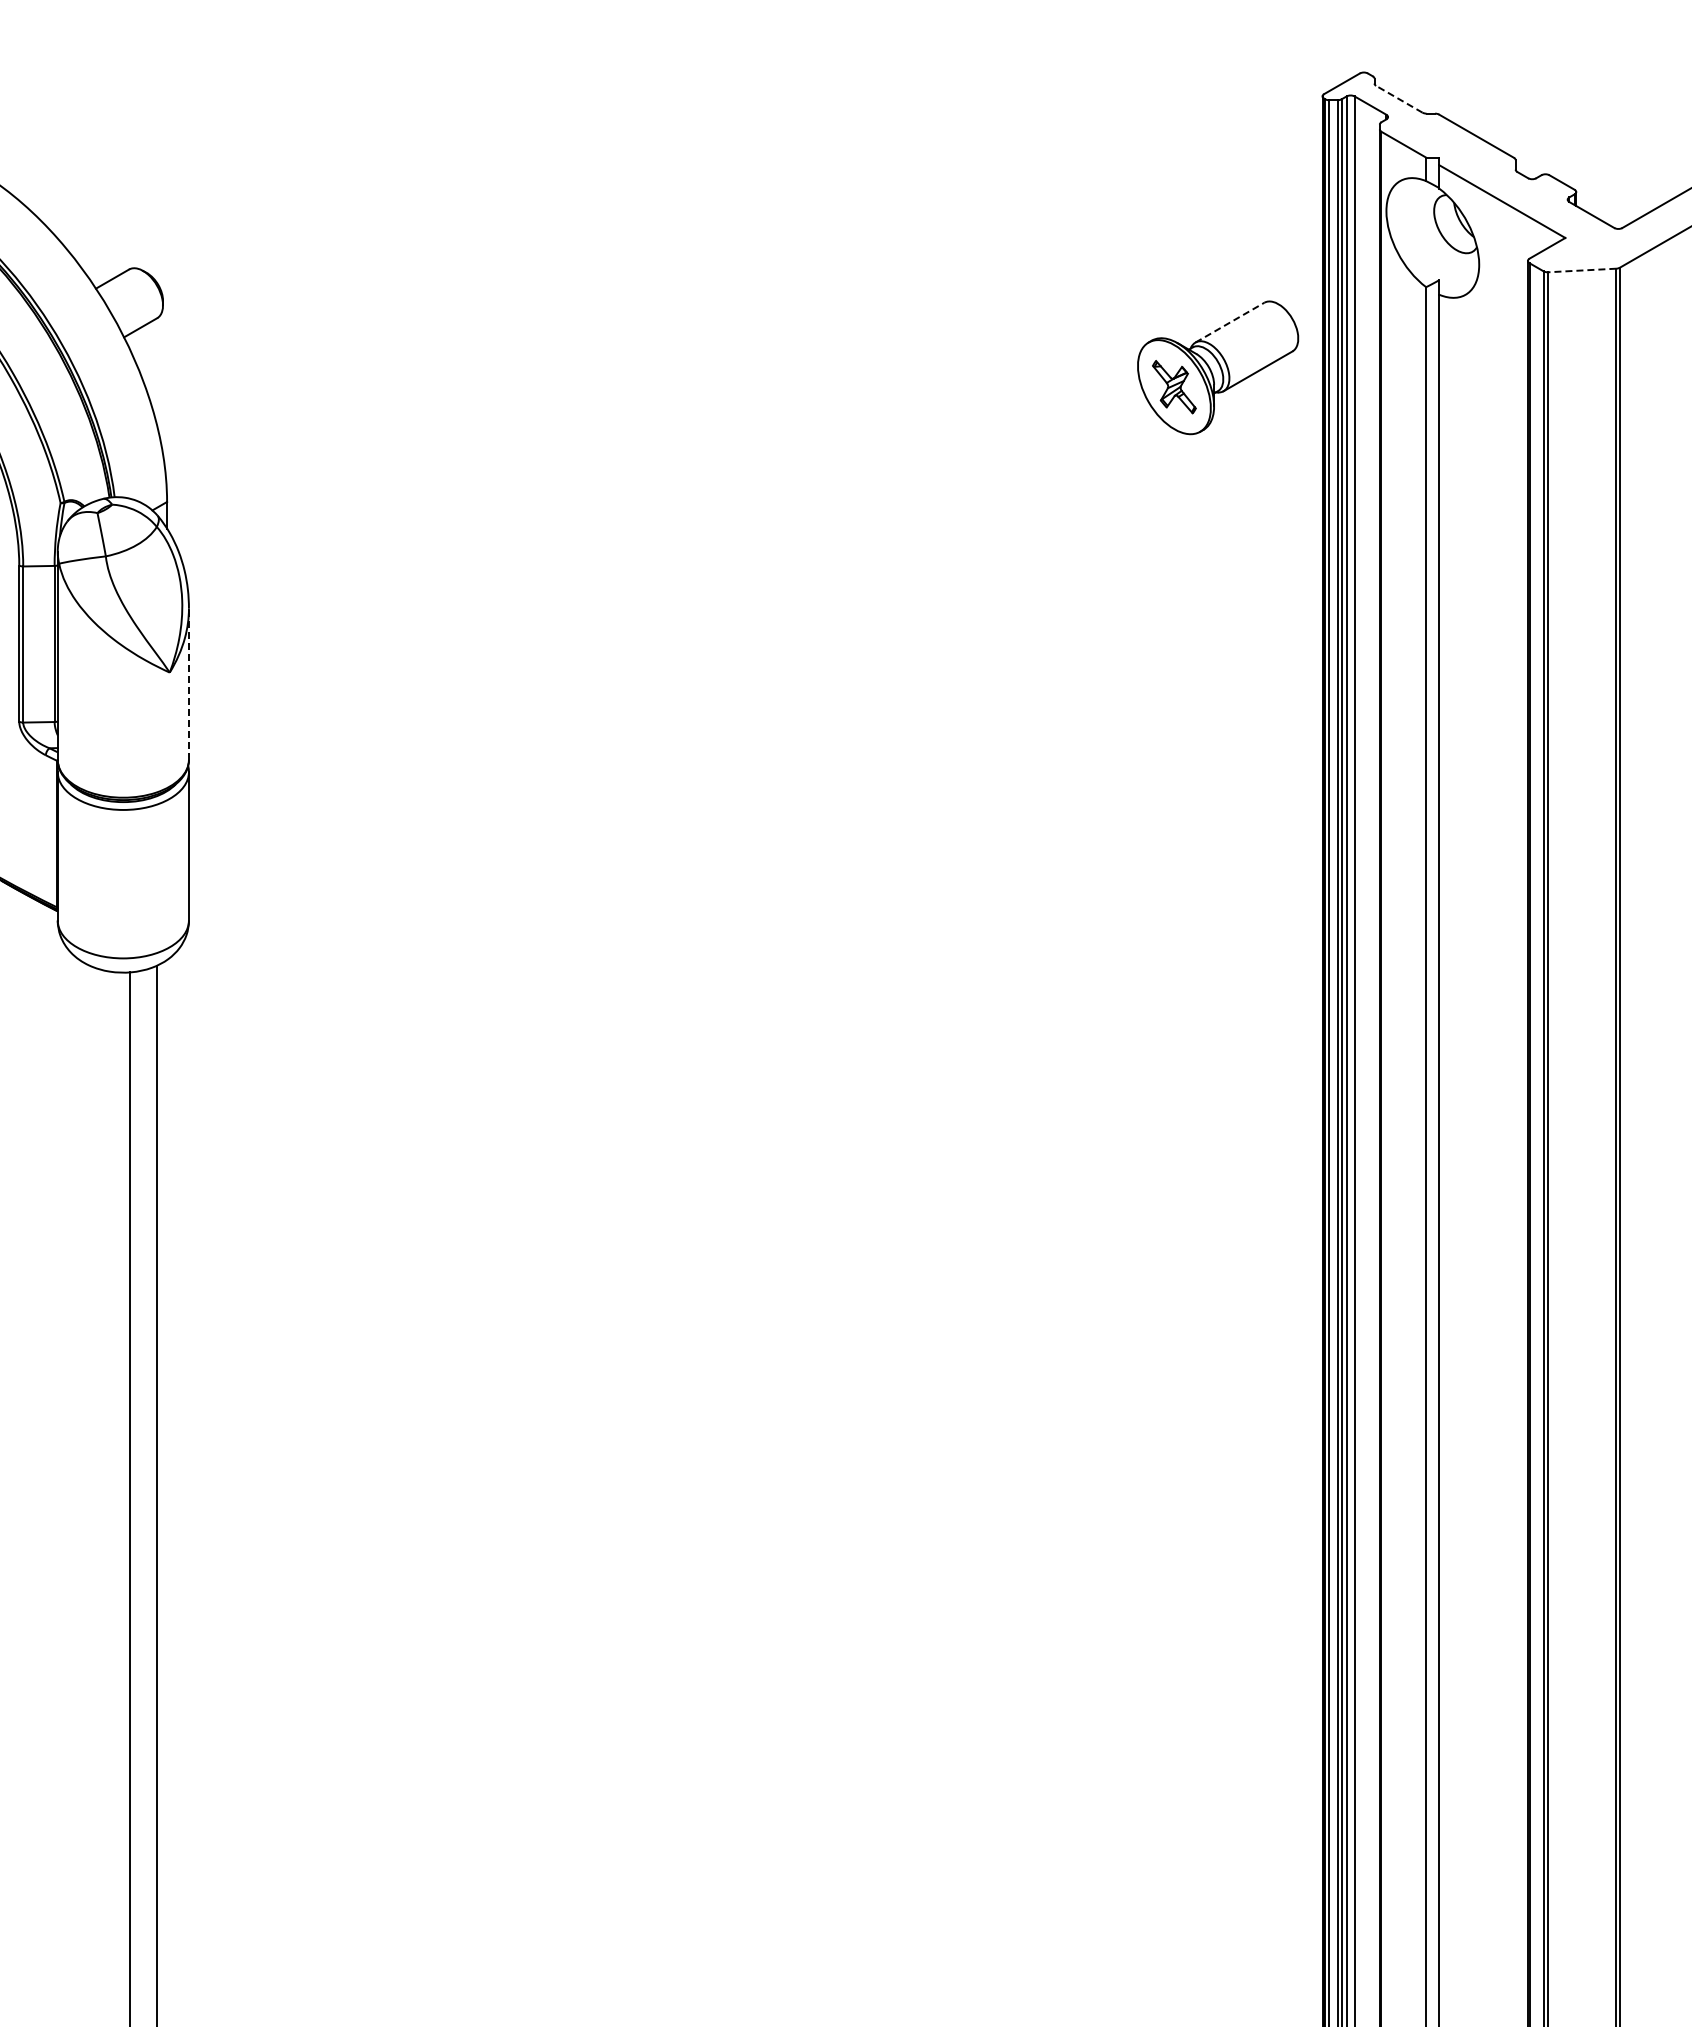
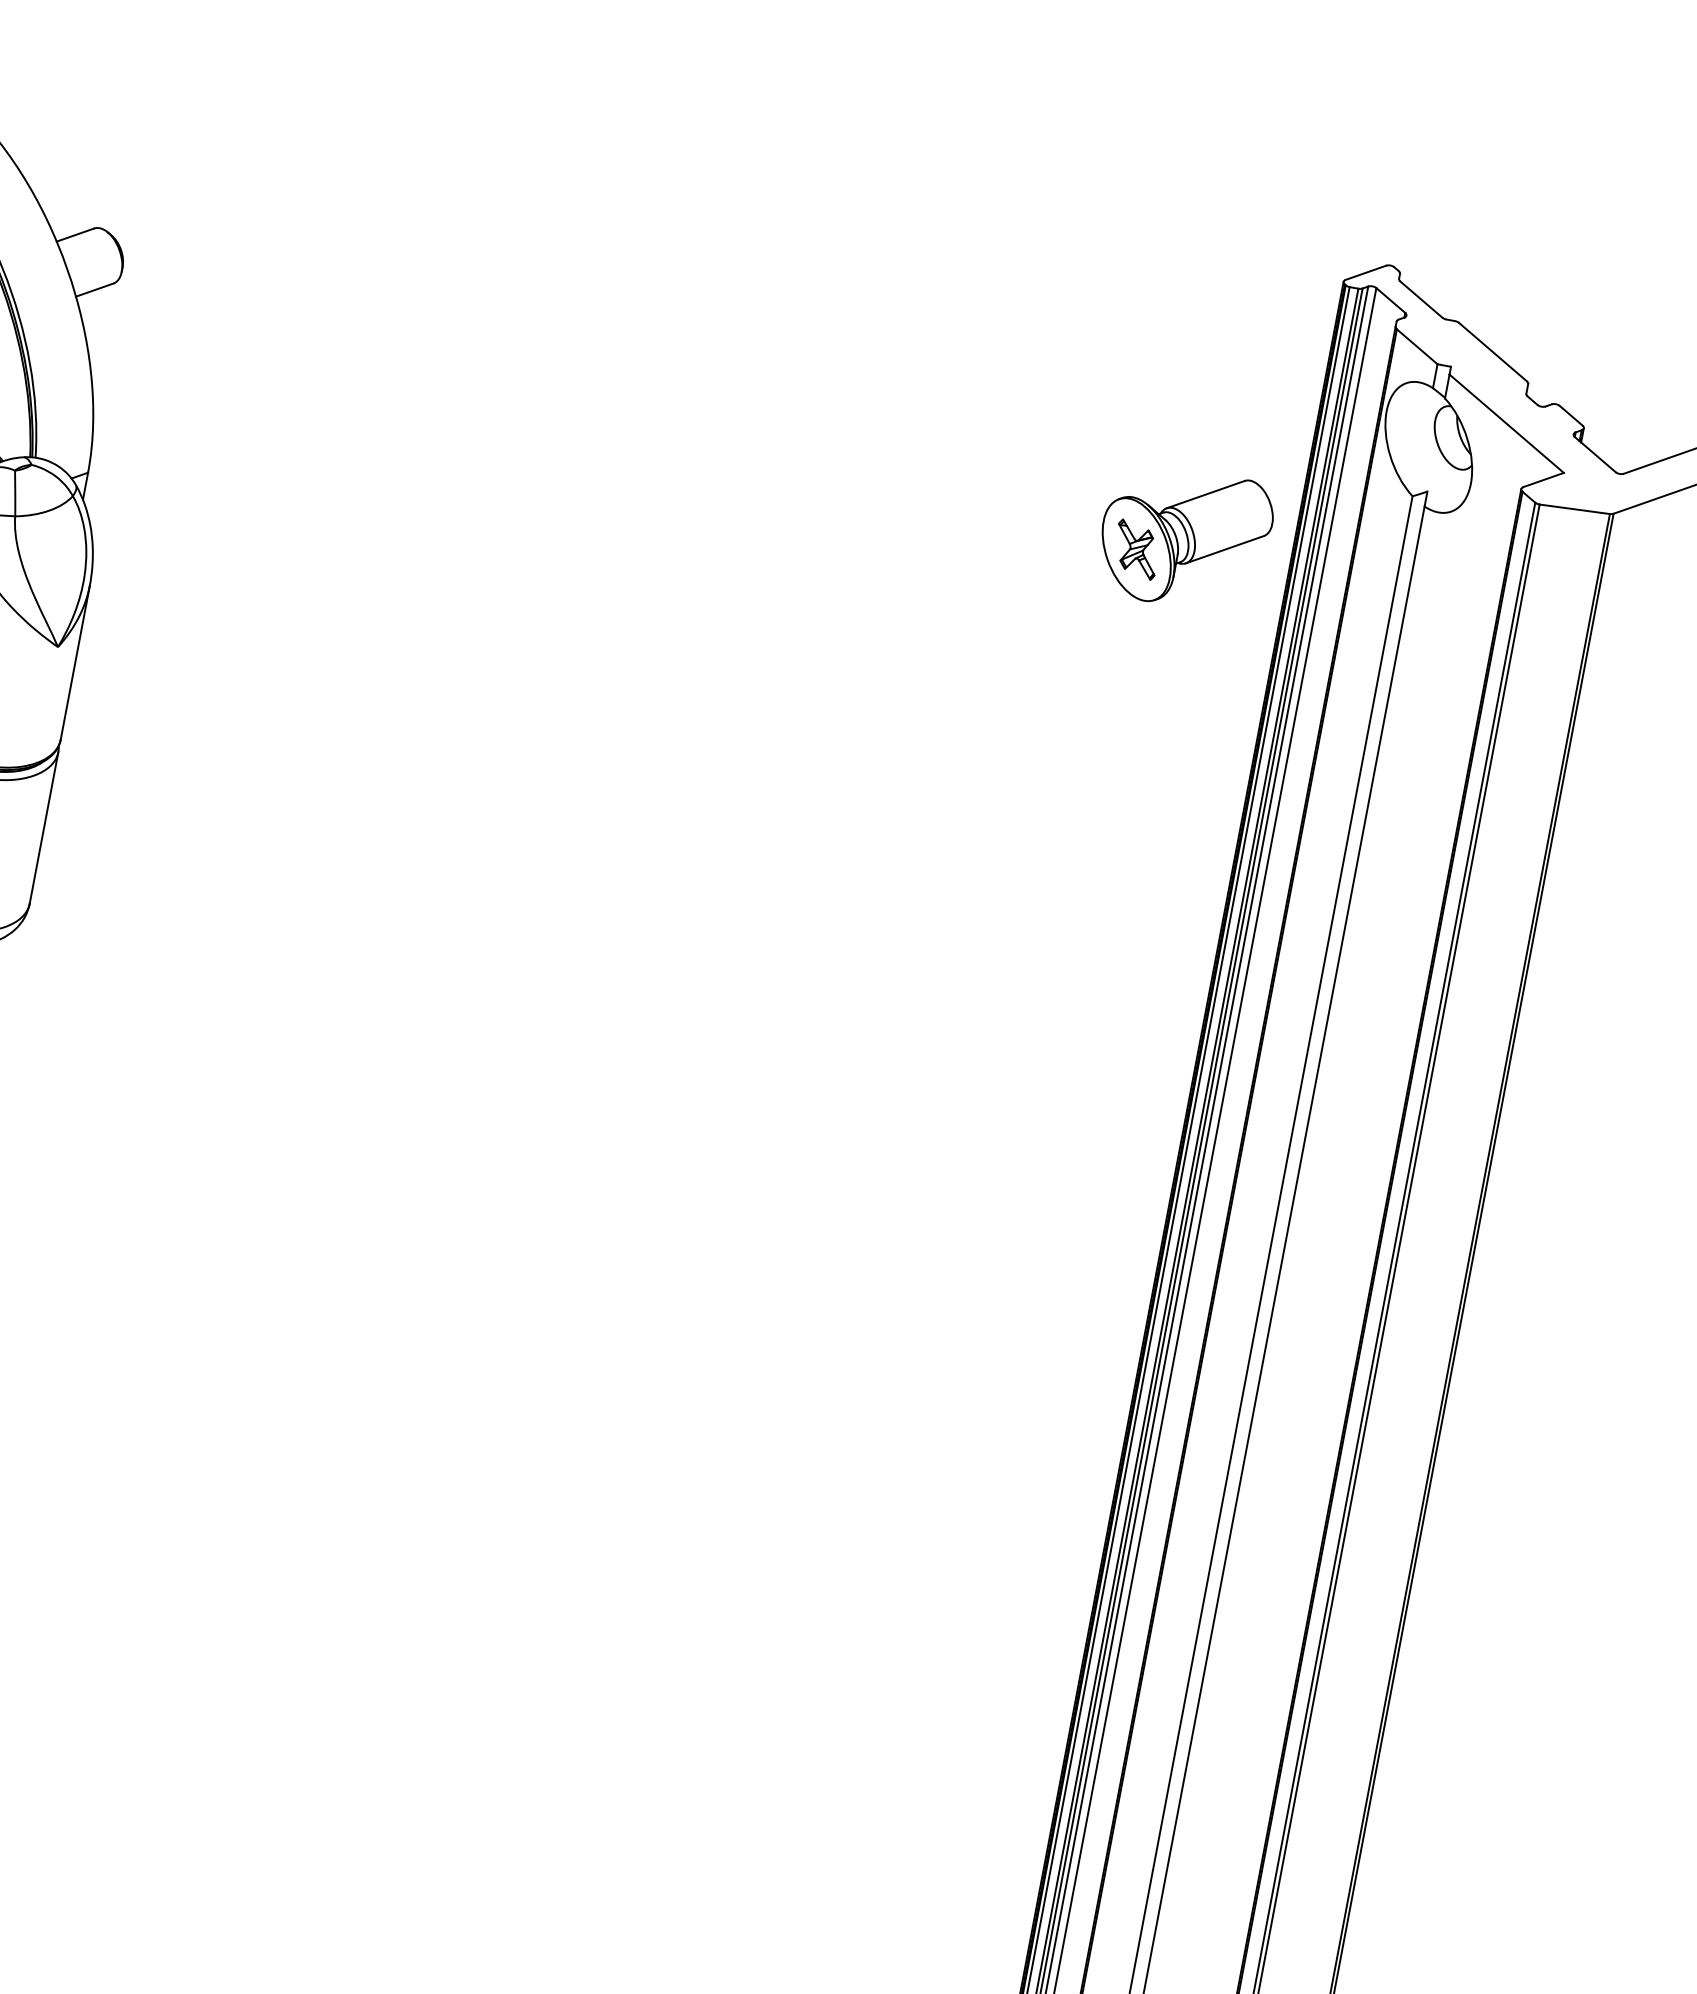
line: (1399, 99) -> (1421, 299), dashed -> solid
line: (1581, 270) -> (1574, 509), dashed -> solid
line: (1229, 322) -> (1205, 494), dashed -> solid
line: (188, 684) -> (74, 662), dashed -> solid

